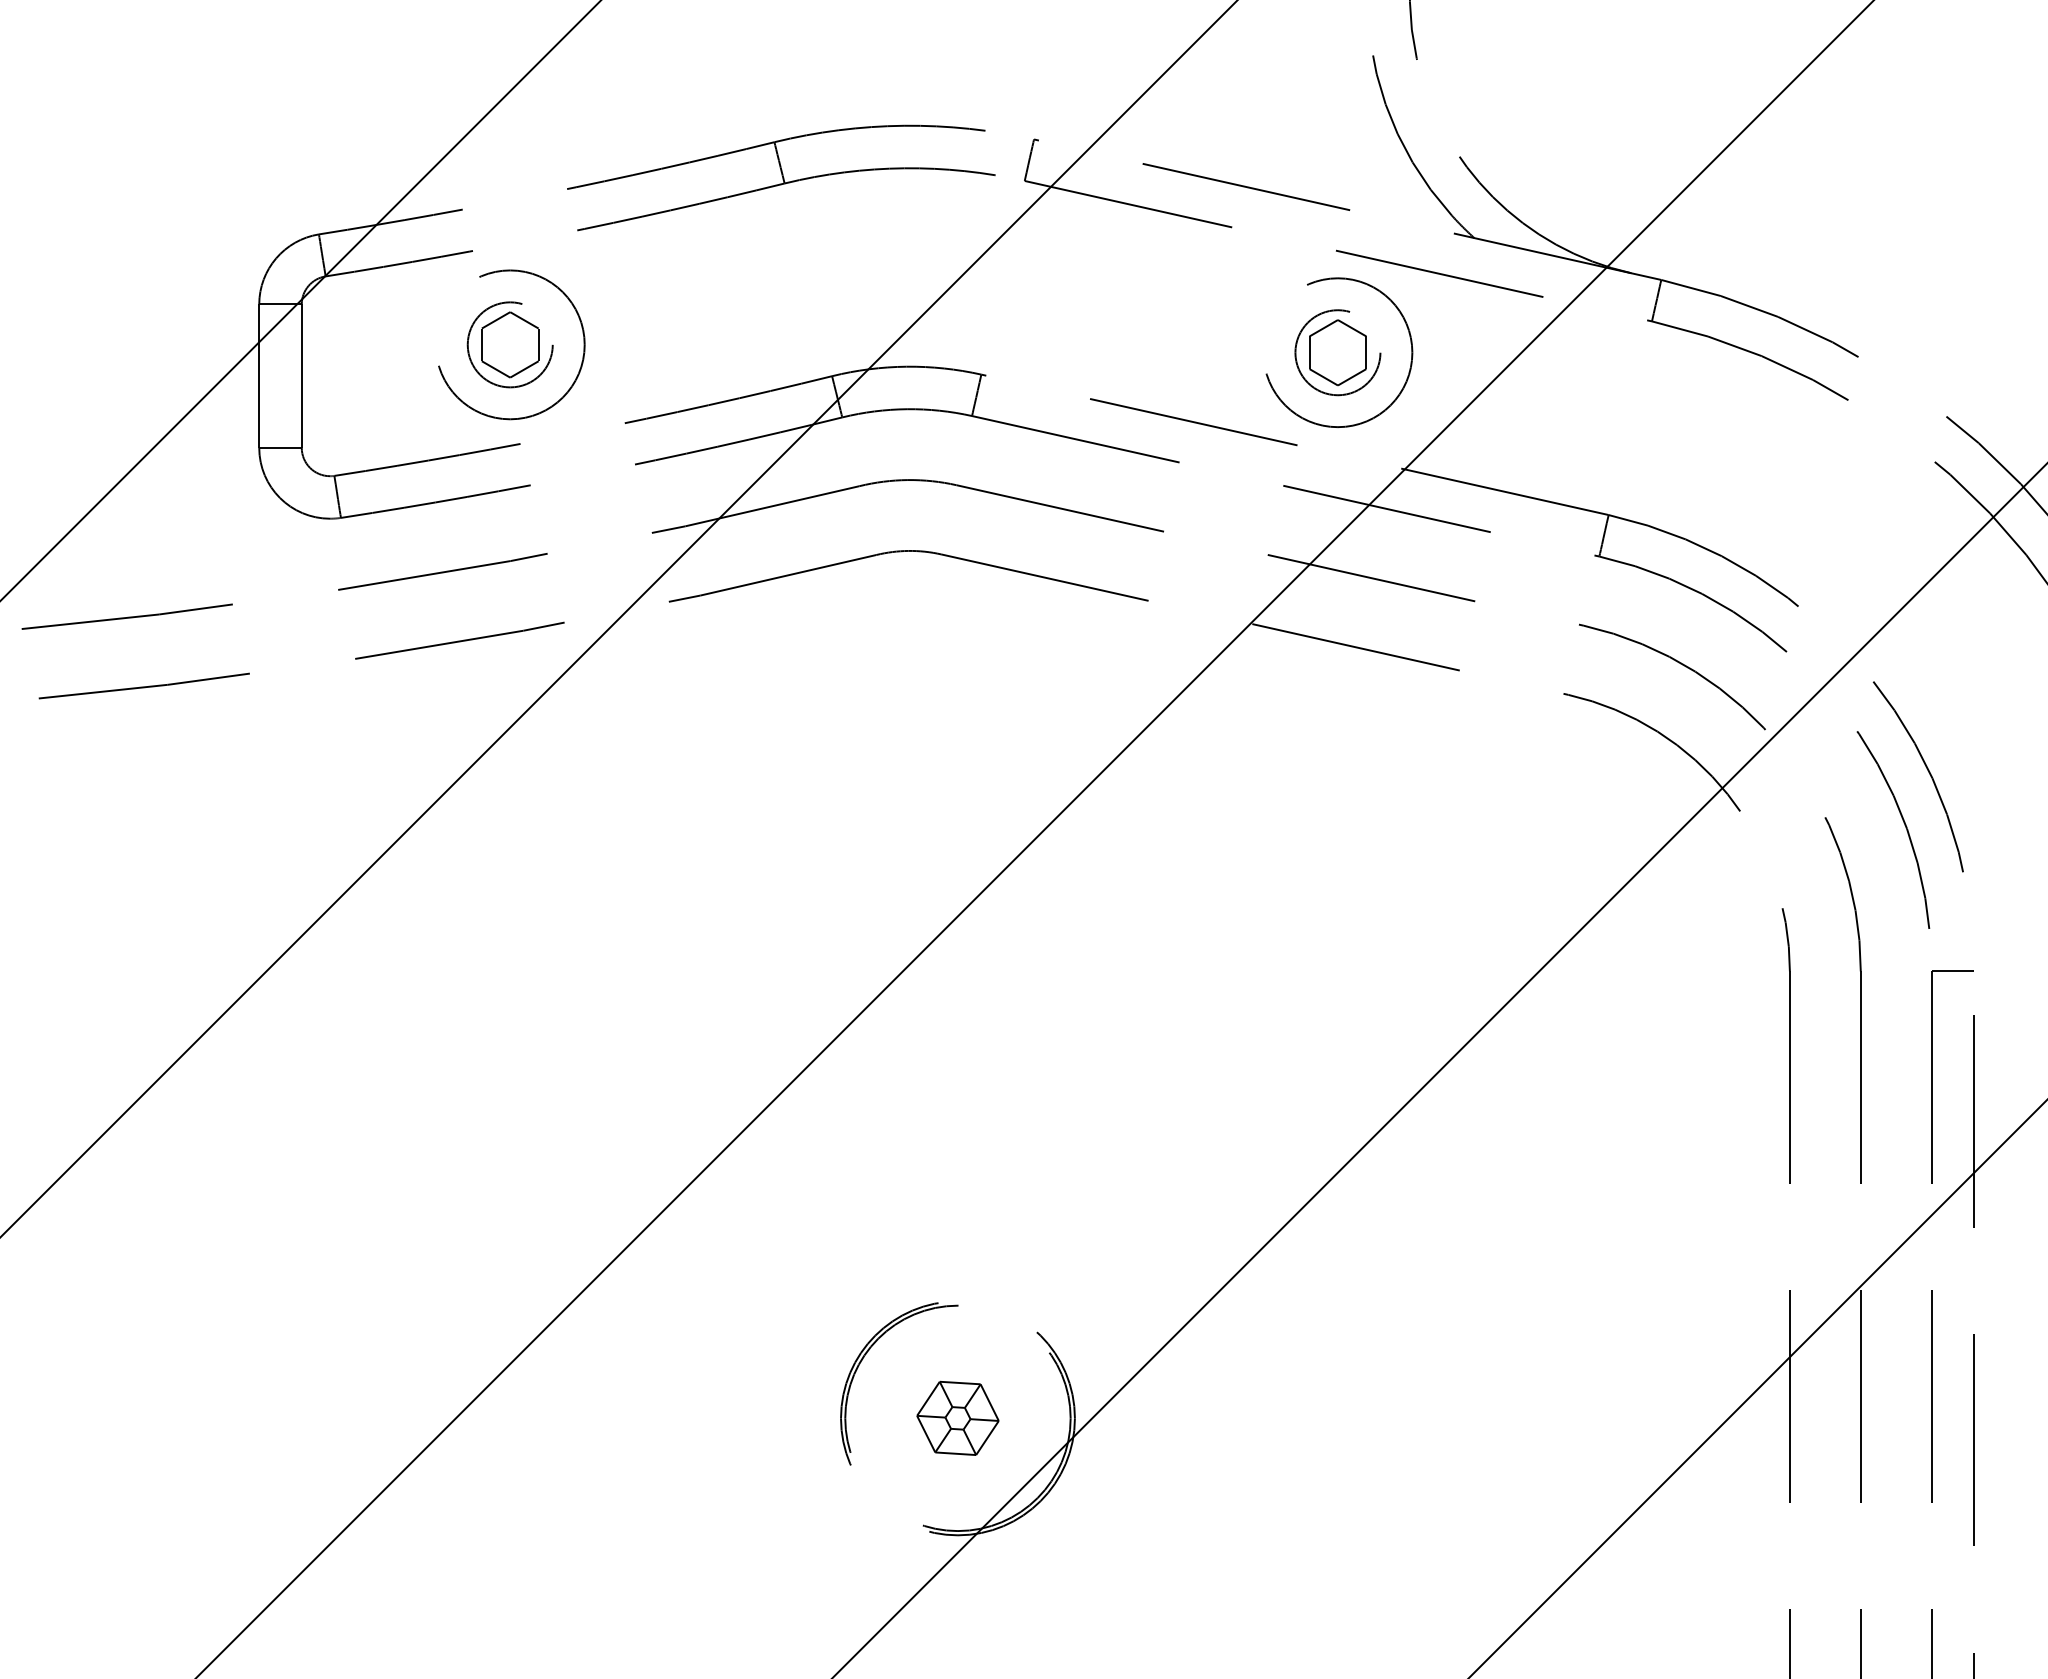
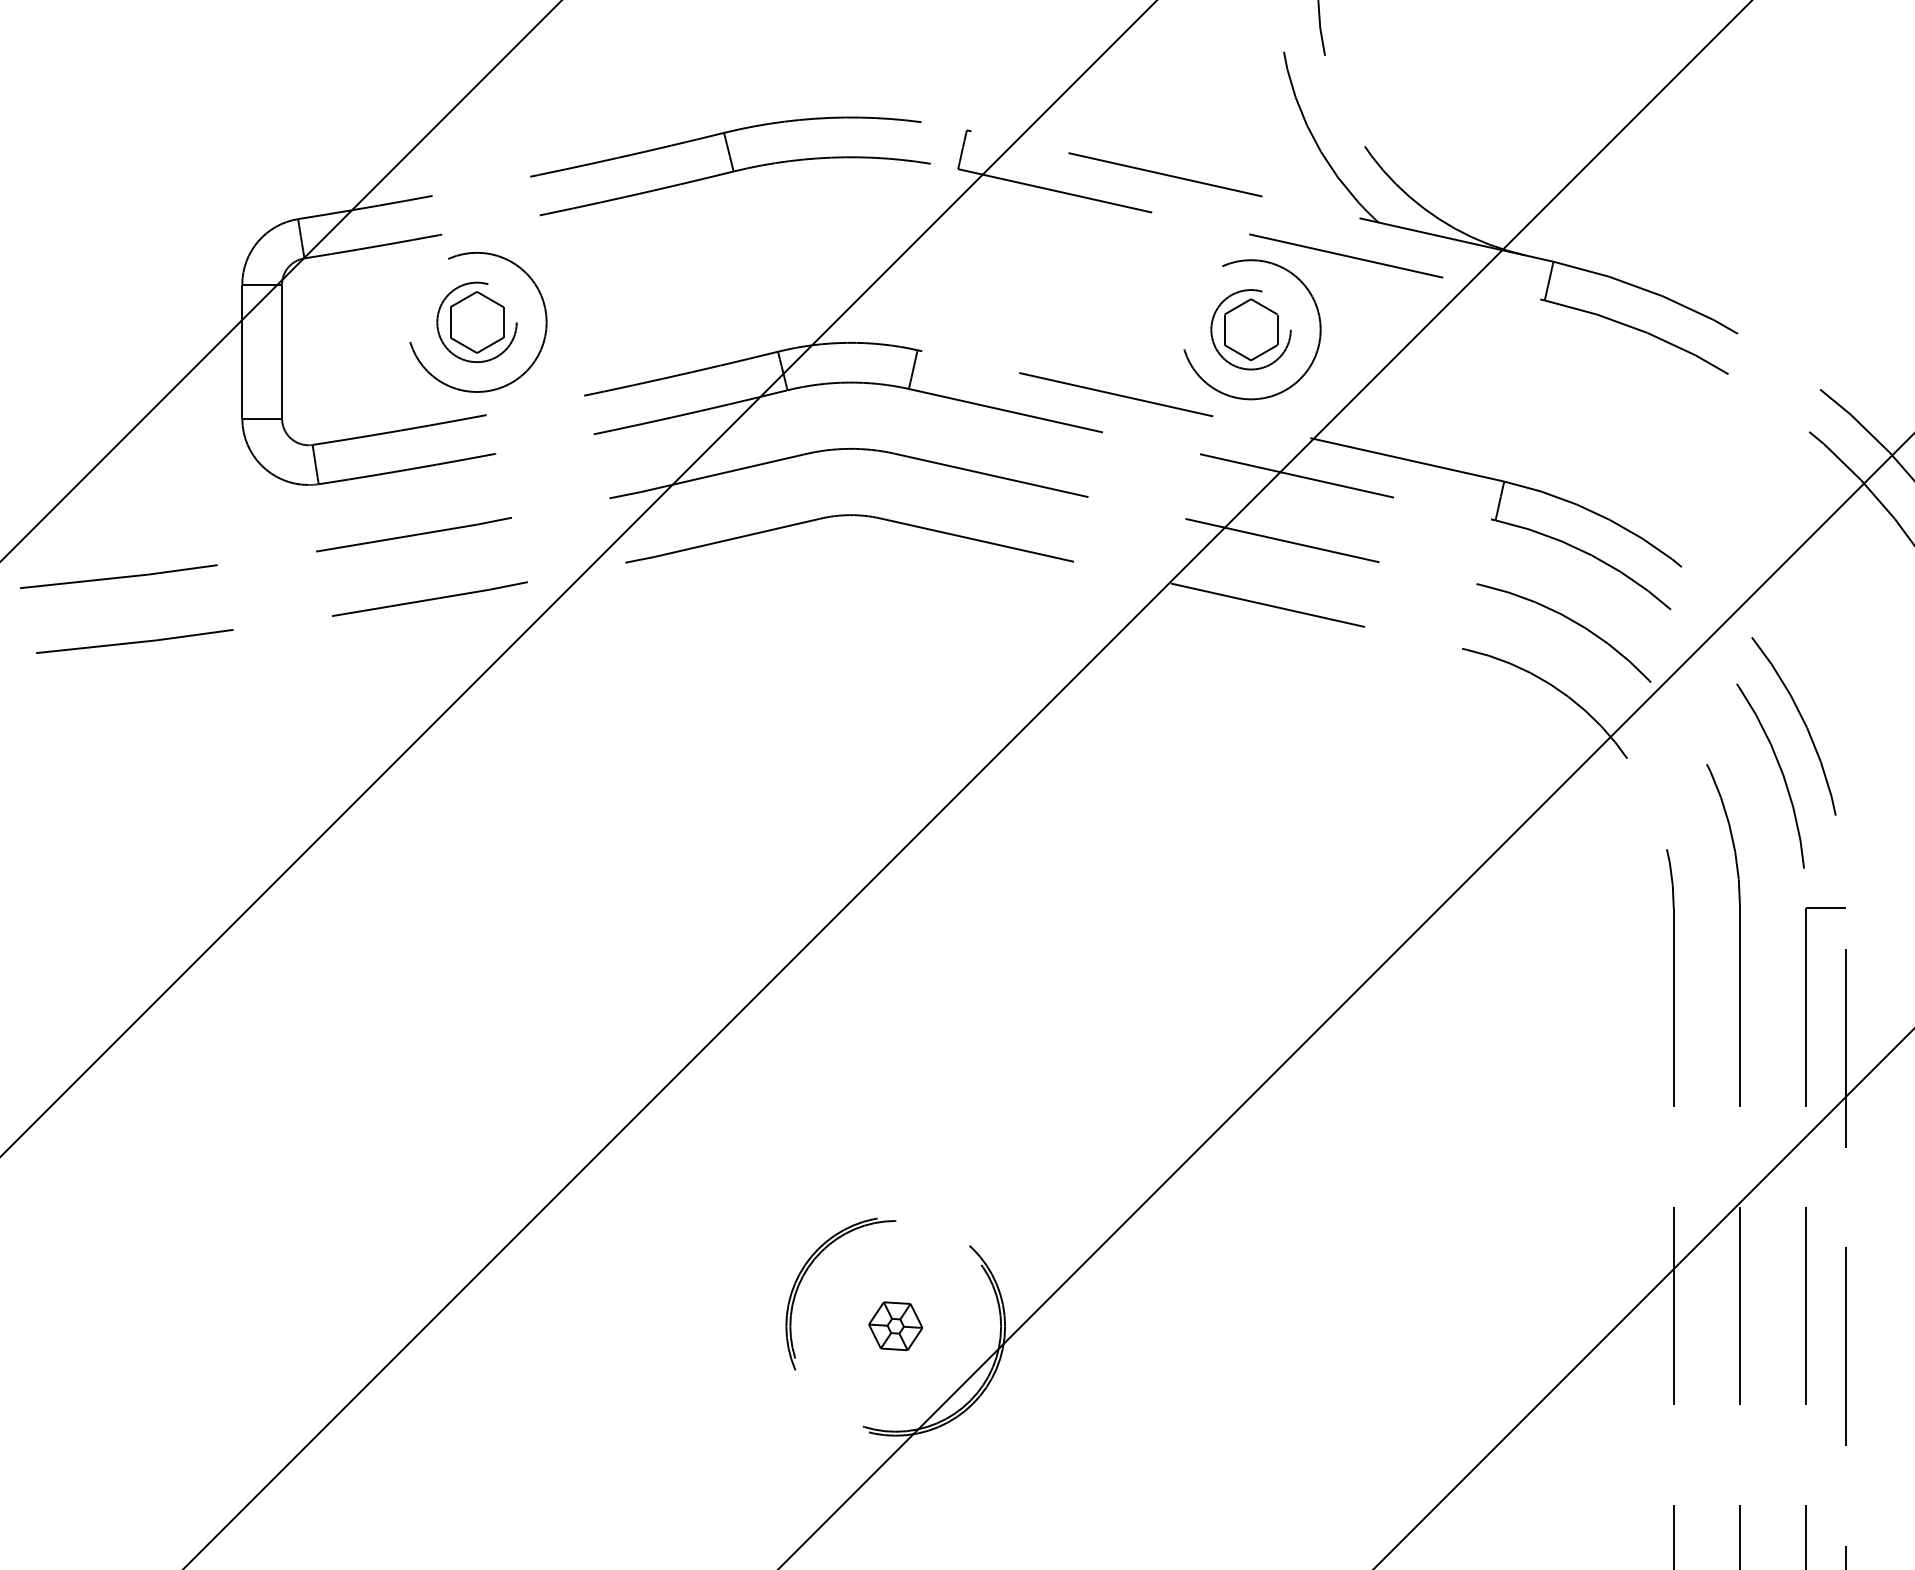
part: (957, 1417) -> (895, 1325), size x0.7

